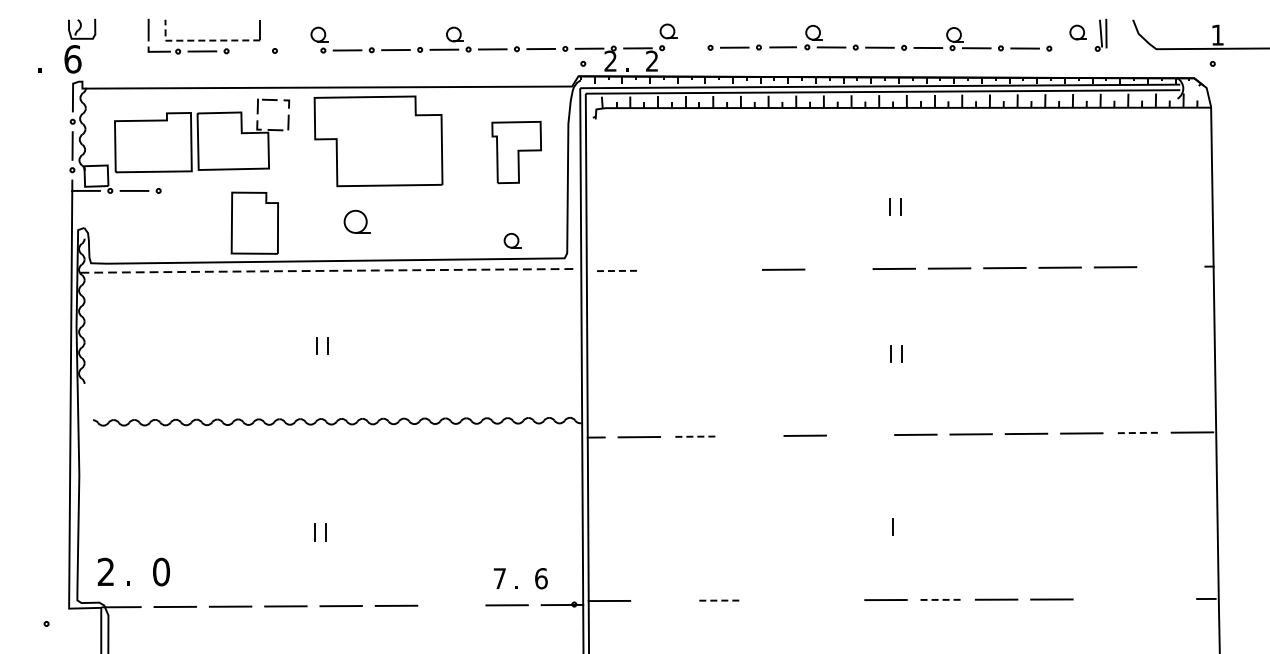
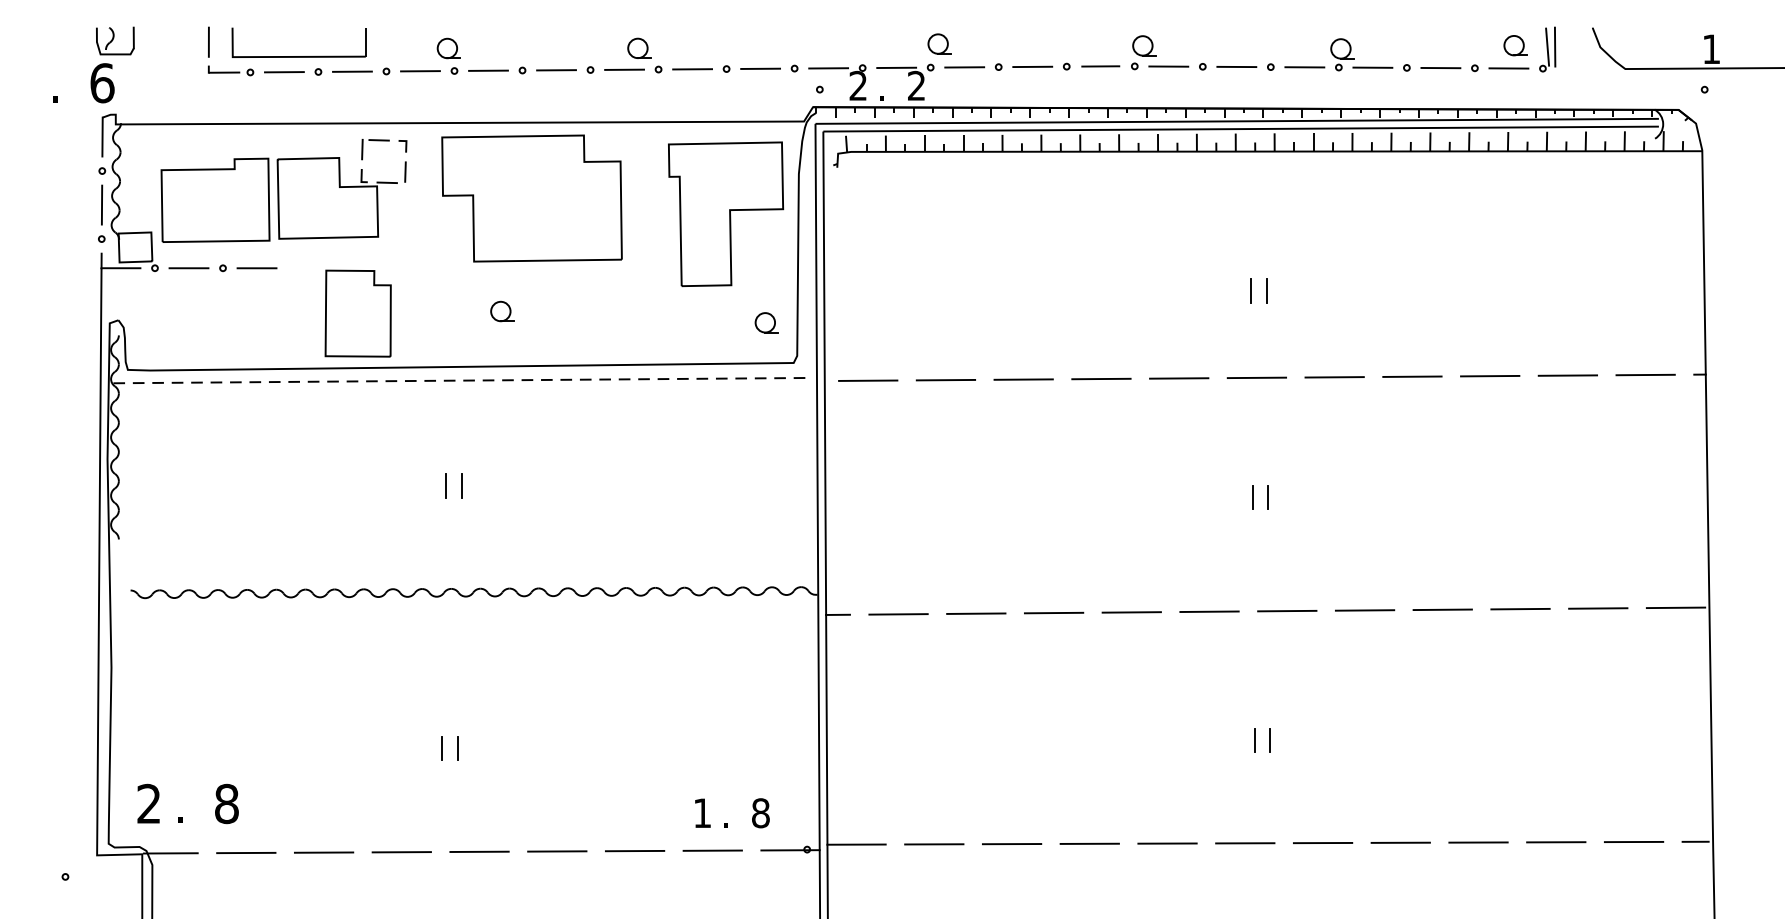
line: (201, 40) -> (283, 56), dashed -> solid
line: (686, 47) -> (964, 66), added
line: (1073, 48) -> (1508, 68), added
line: (299, 50) -> (420, 70), added
line: (250, 51) -> (352, 72), added
part: (516, 152) -> (725, 214), size x1.67
line: (182, 190) -> (256, 267), added
part: (357, 221) -> (502, 311), size x0.62
part: (512, 240) -> (766, 322), moved
line: (1170, 266) -> (1645, 374), added
line: (838, 269) -> (1178, 378), added
line: (617, 270) -> (867, 380), dashed -> solid
line: (672, 270) -> (945, 380), added
line: (727, 270) -> (1022, 380), added
line: (1137, 433) -> (1598, 609), dashed -> solid
line: (860, 435) -> (1209, 612), added
line: (694, 436) -> (976, 613), dashed -> solid
line: (749, 436) -> (1053, 613), added
line: (903, 526) -> (1269, 739), added
text: (161, 572) -> (226, 804), 0 -> 8
text: (499, 578) -> (702, 813), 7 -> 1
text: (541, 578) -> (761, 813), 6 -> 8
line: (941, 599) -> (1323, 842), dashed -> solid
line: (1106, 599) -> (1555, 842), added
line: (1162, 599) -> (1633, 842), added
line: (664, 600) -> (933, 843), added
line: (720, 600) -> (1012, 843), dashed -> solid
line: (775, 600) -> (1089, 843), added
line: (830, 600) -> (1167, 843), added
line: (451, 605) -> (634, 850), added

